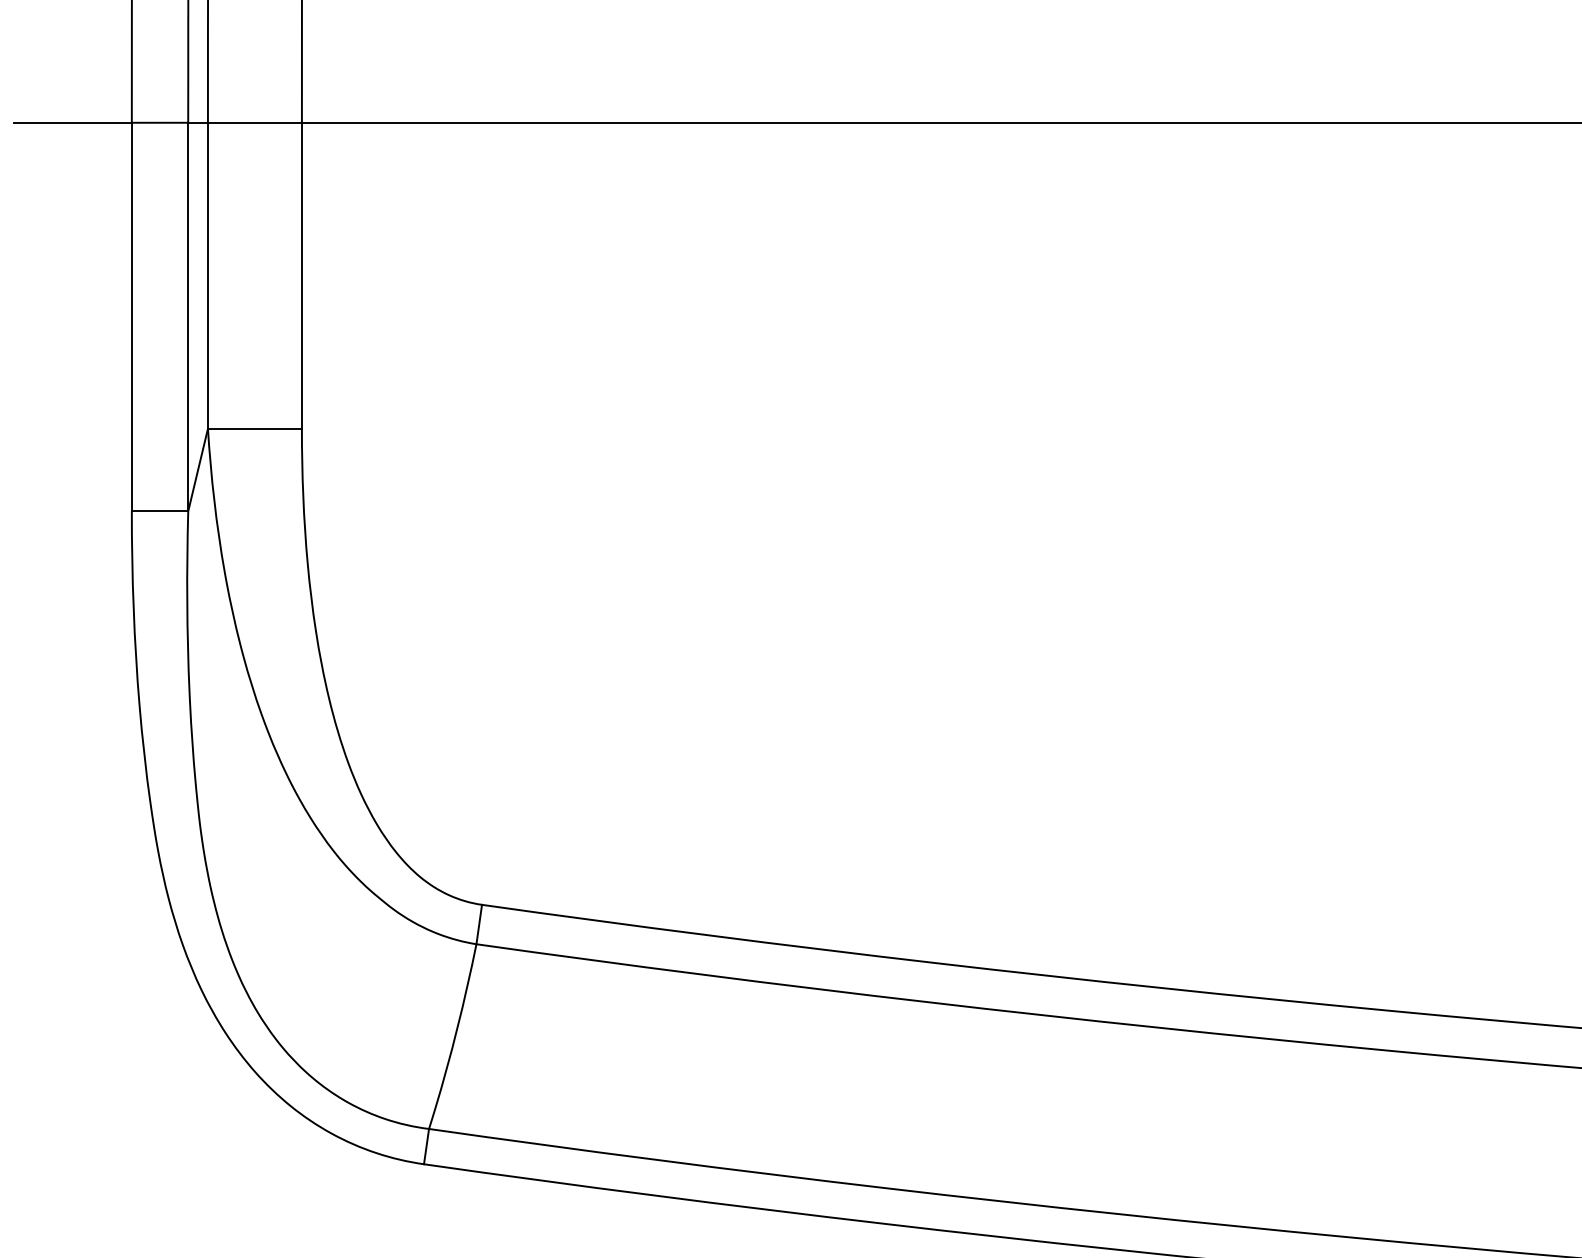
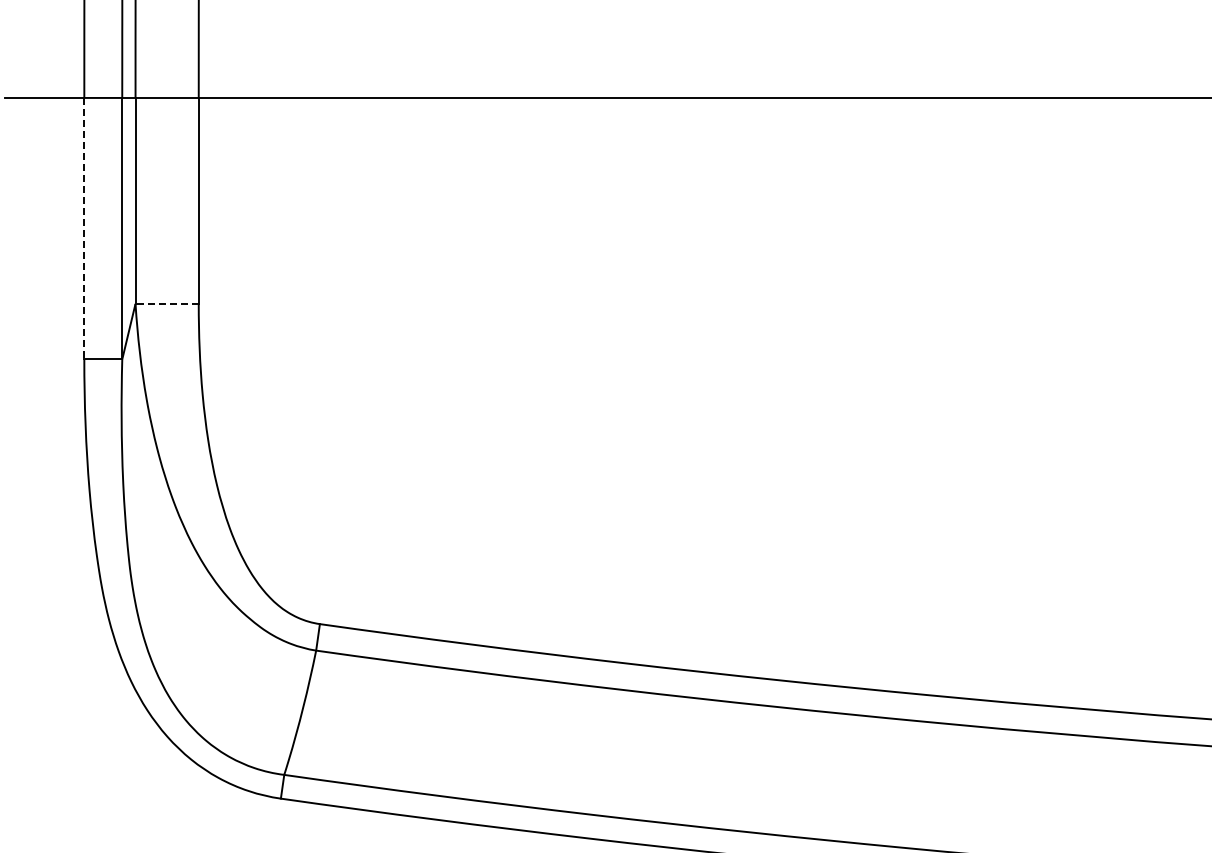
line: (132, 316) -> (84, 228), solid -> dashed
line: (255, 428) -> (167, 303), solid -> dashed

